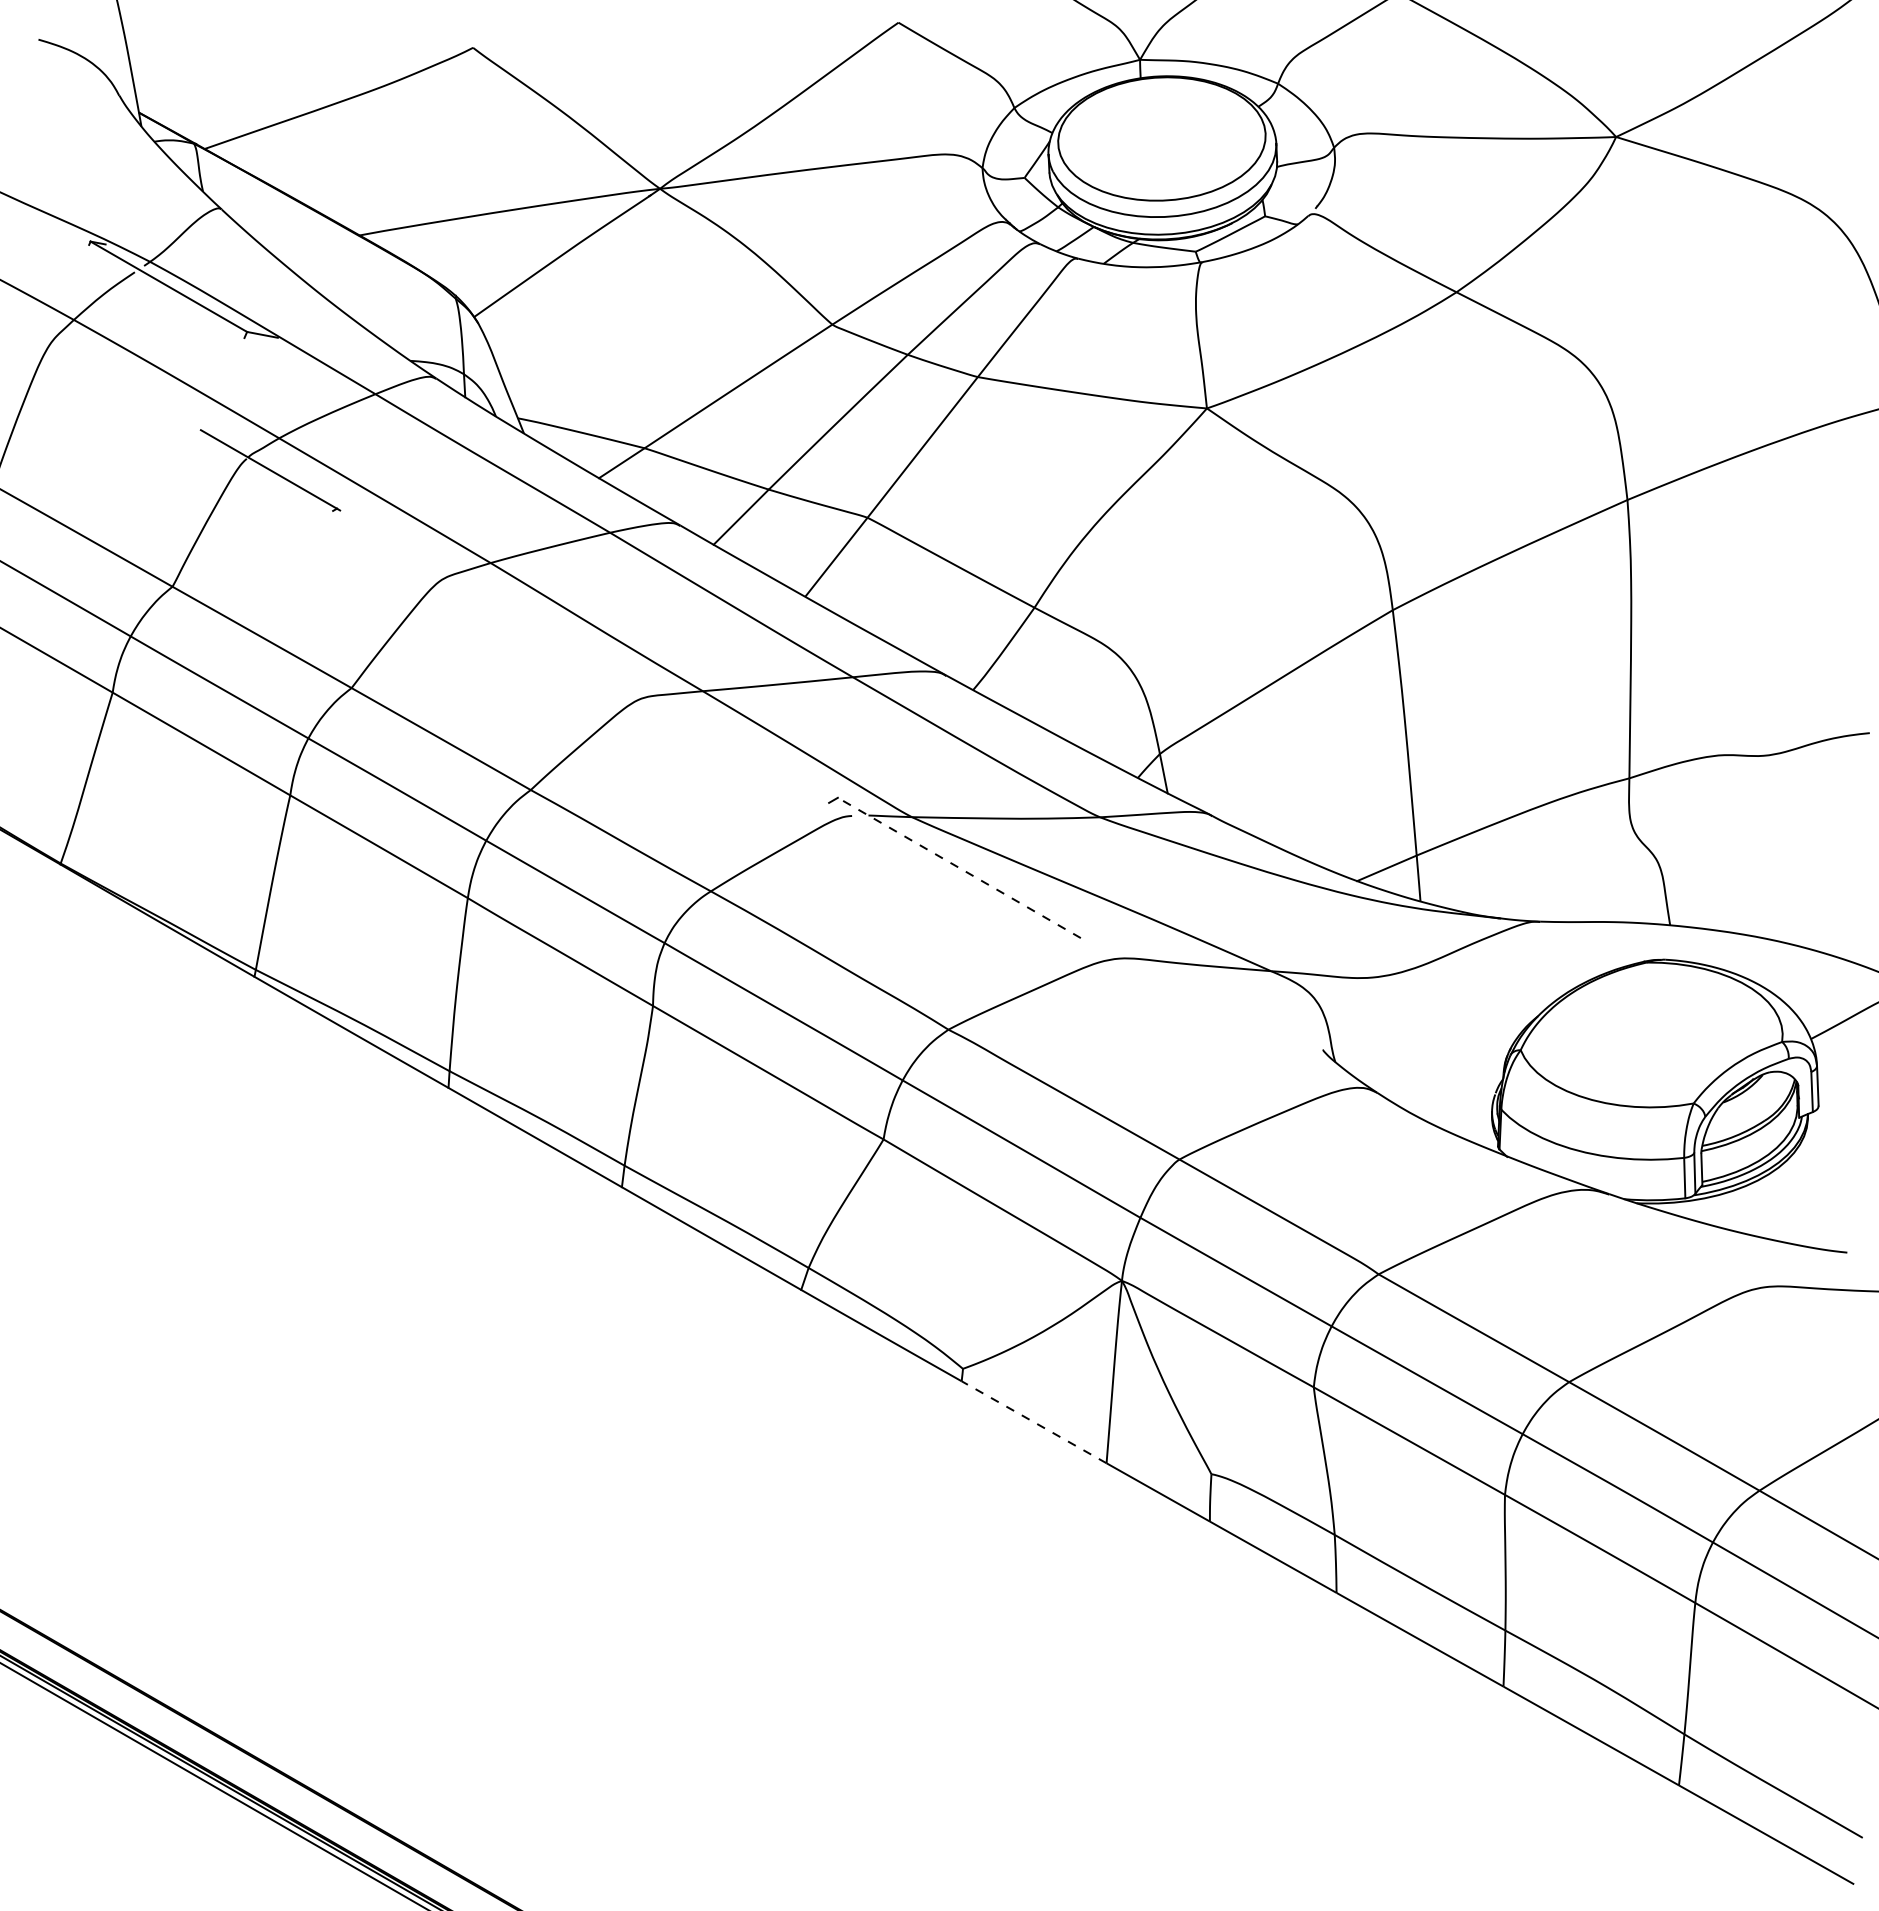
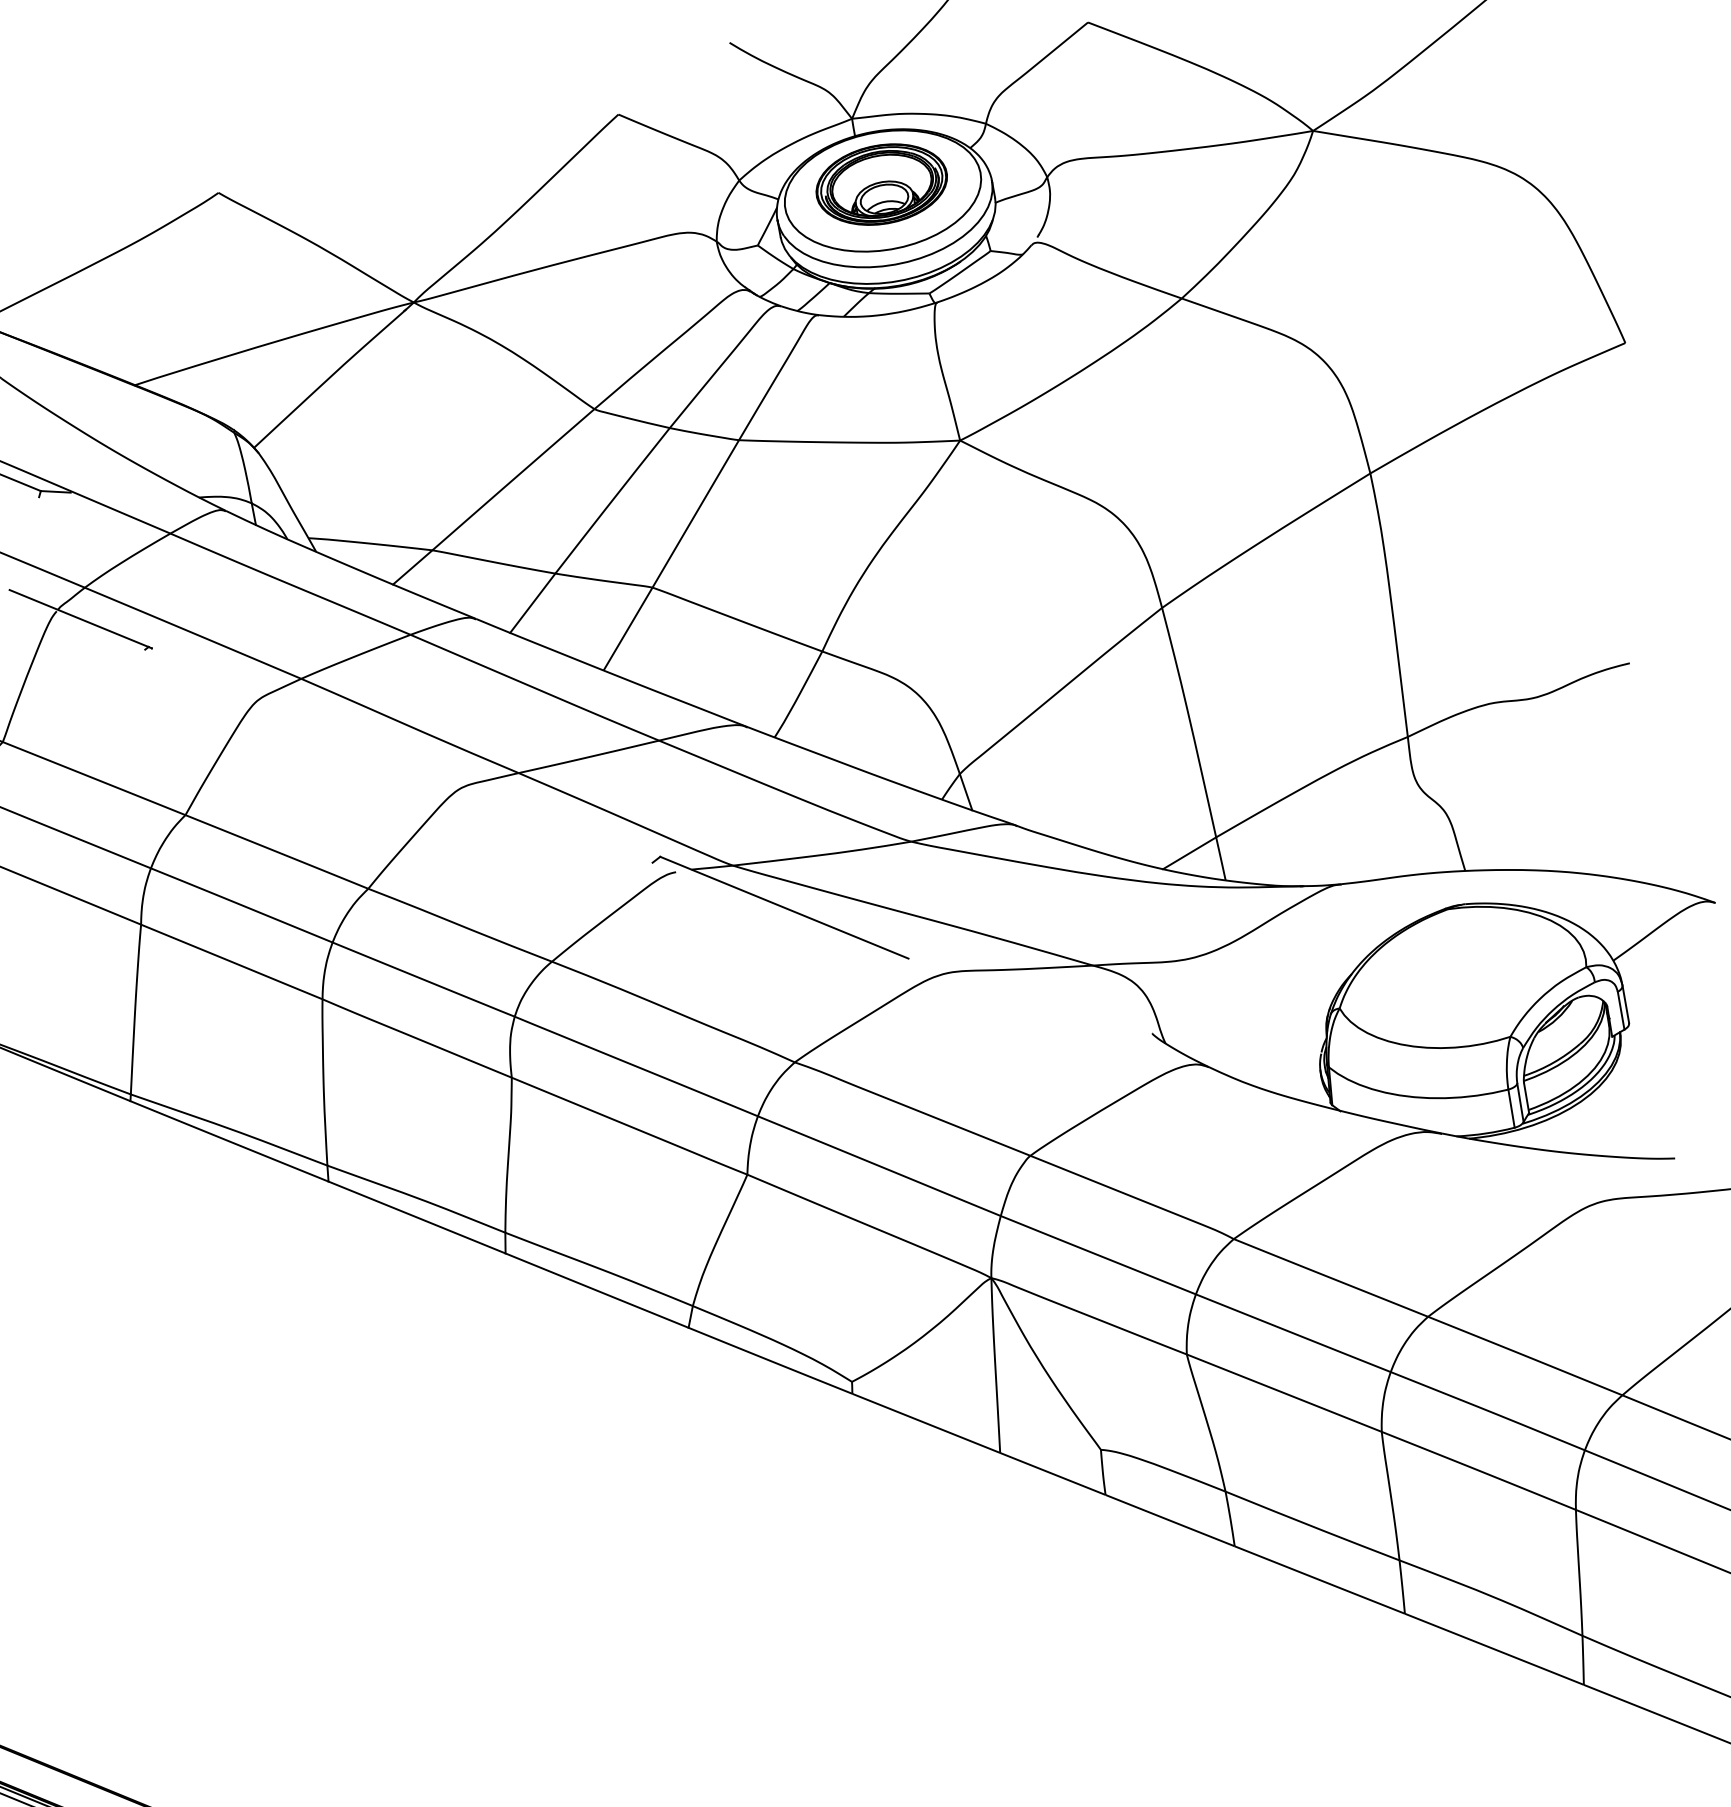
part: (1161, 132) -> (881, 184), added
line: (958, 867) -> (783, 907), dashed -> solid
line: (1034, 1422) -> (926, 1423), dashed -> solid

